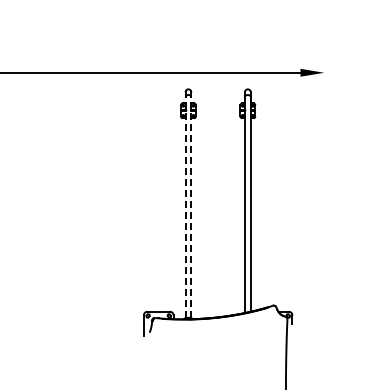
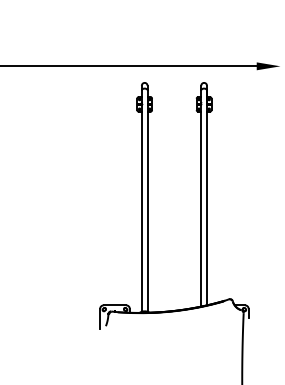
line: (185, 207) -> (141, 201), dashed -> solid
line: (191, 207) -> (147, 201), dashed -> solid

